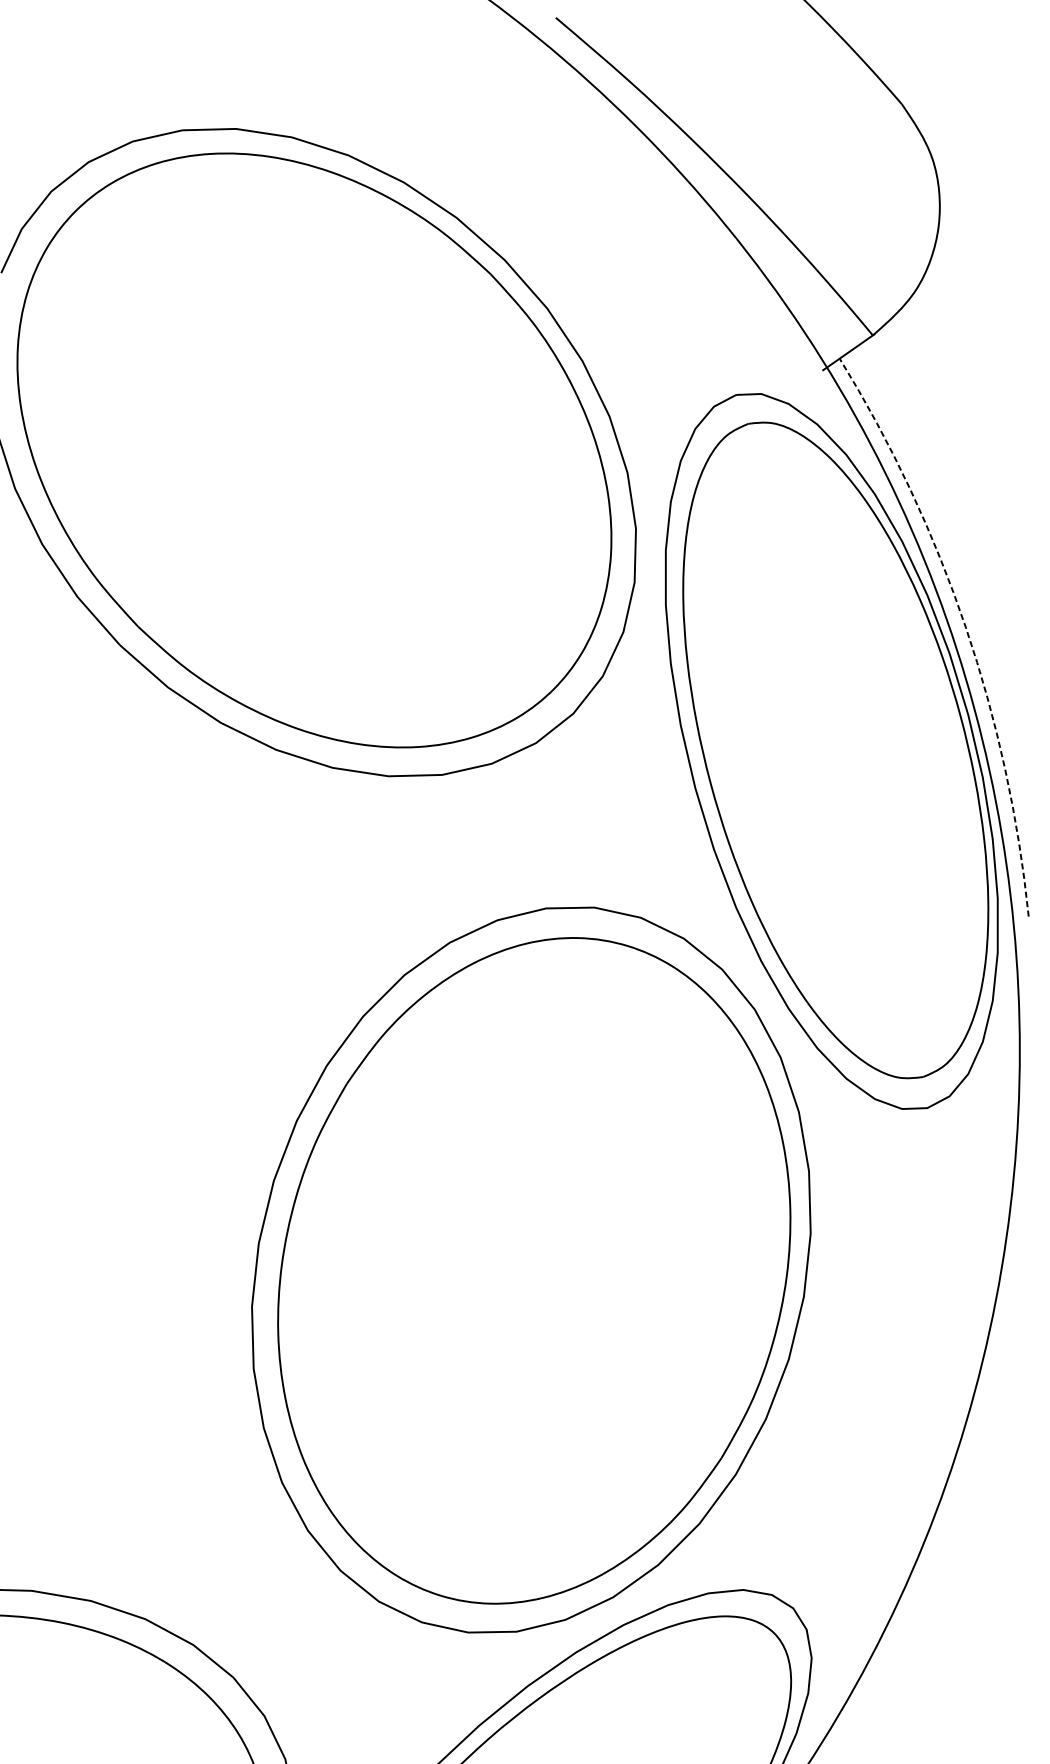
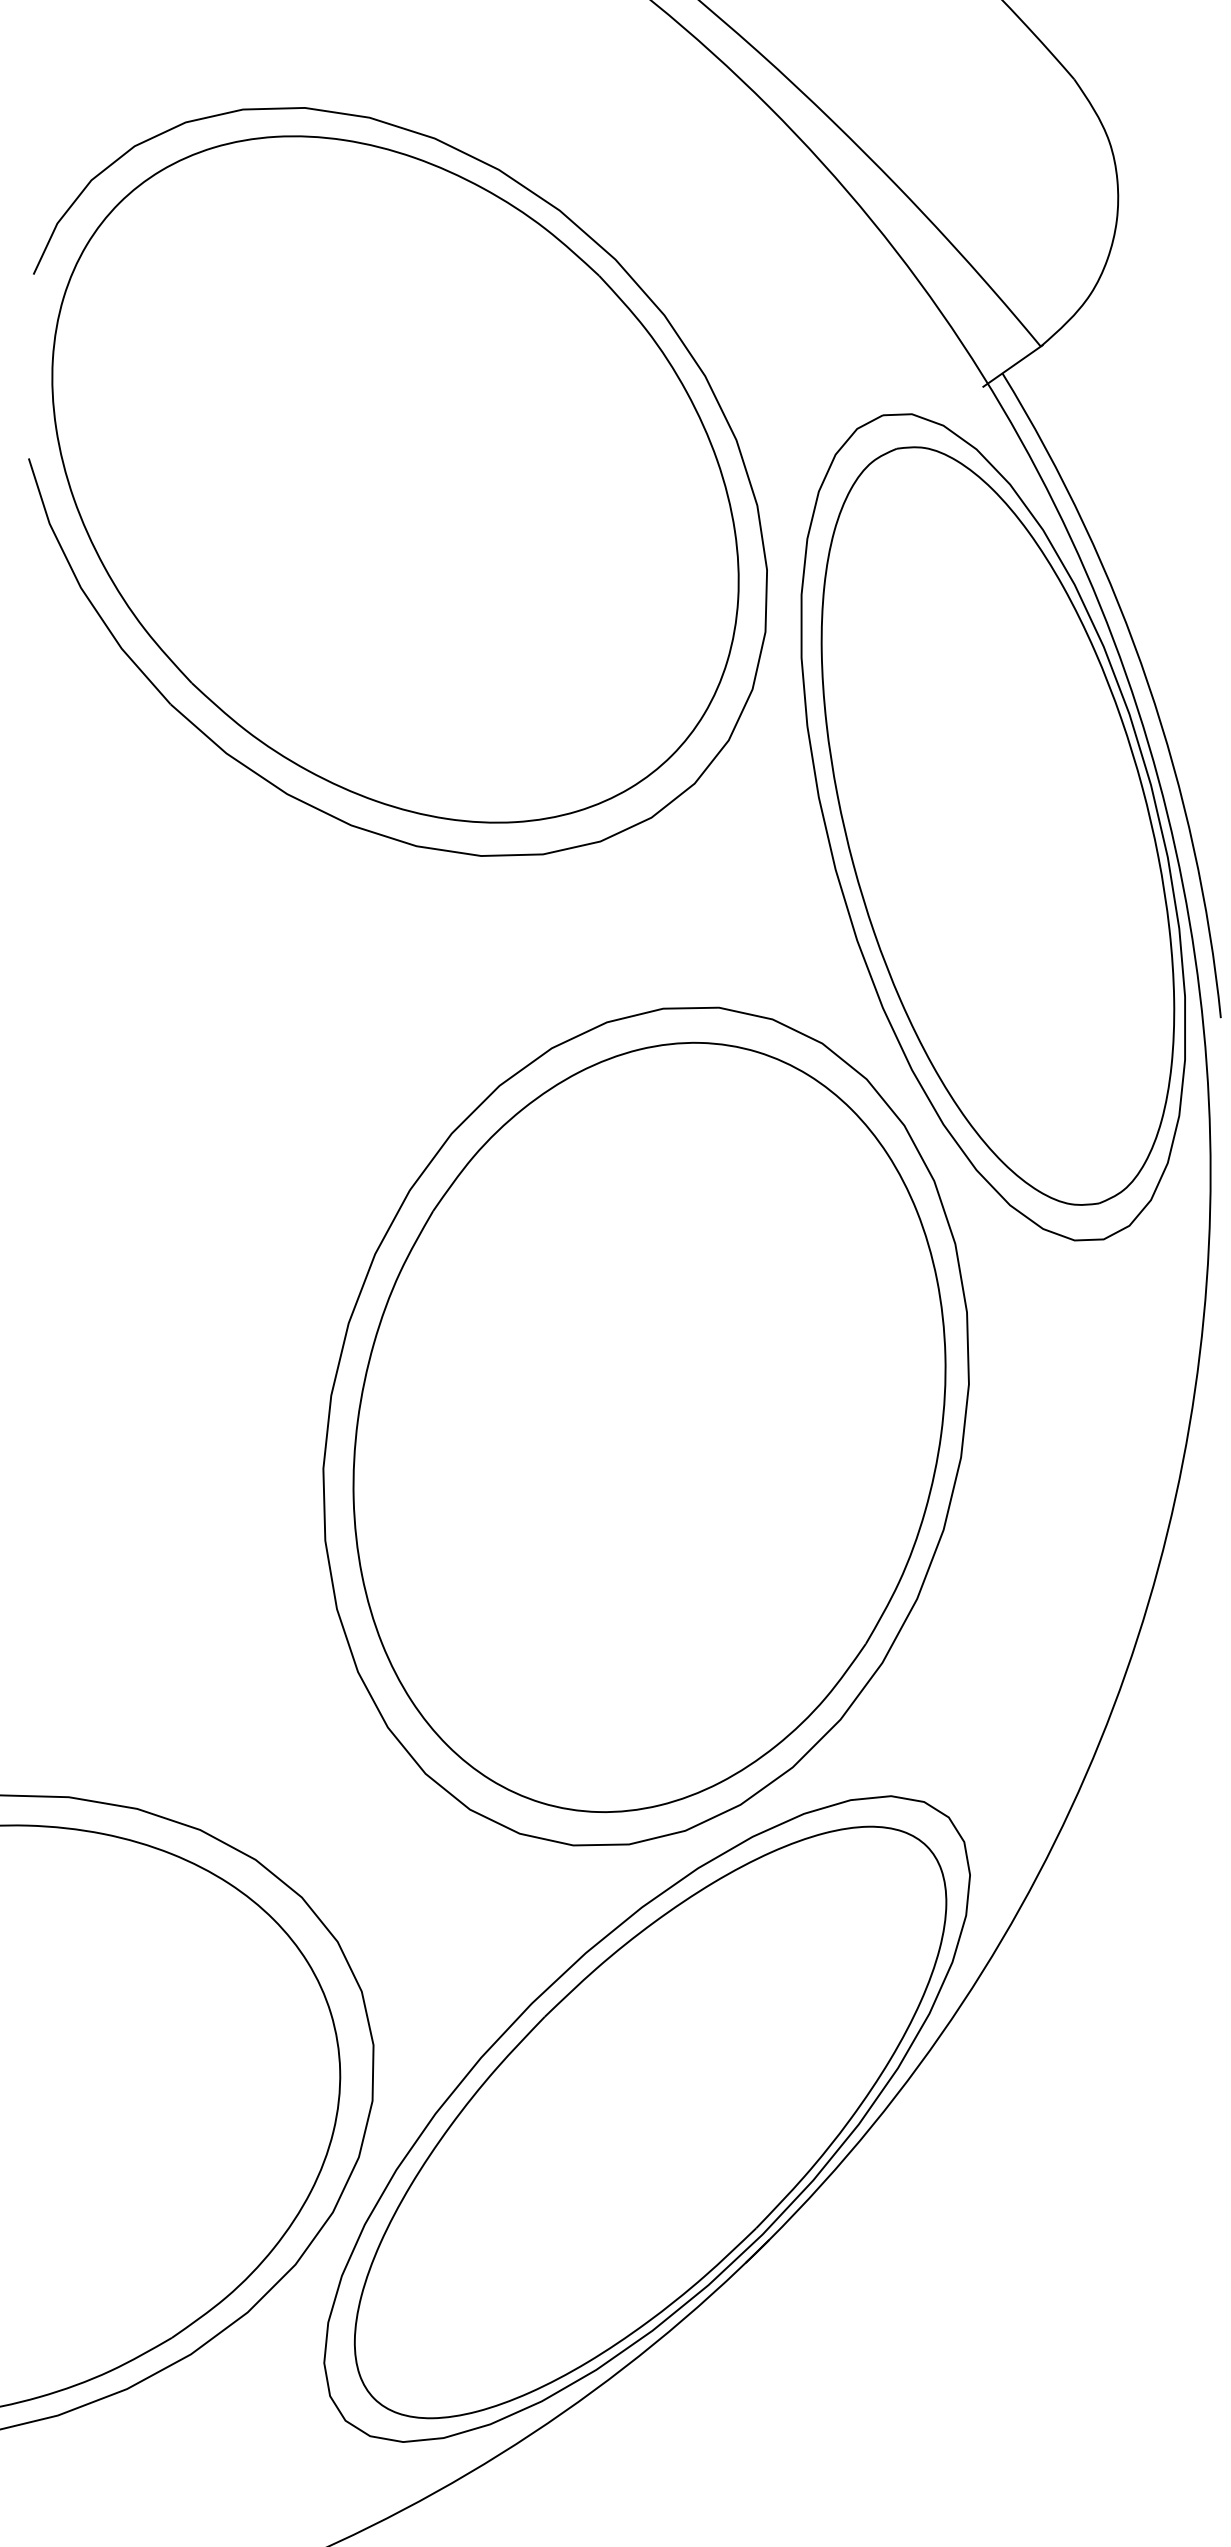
arc: (966, 627) -> (1148, 683), dashed -> solid

